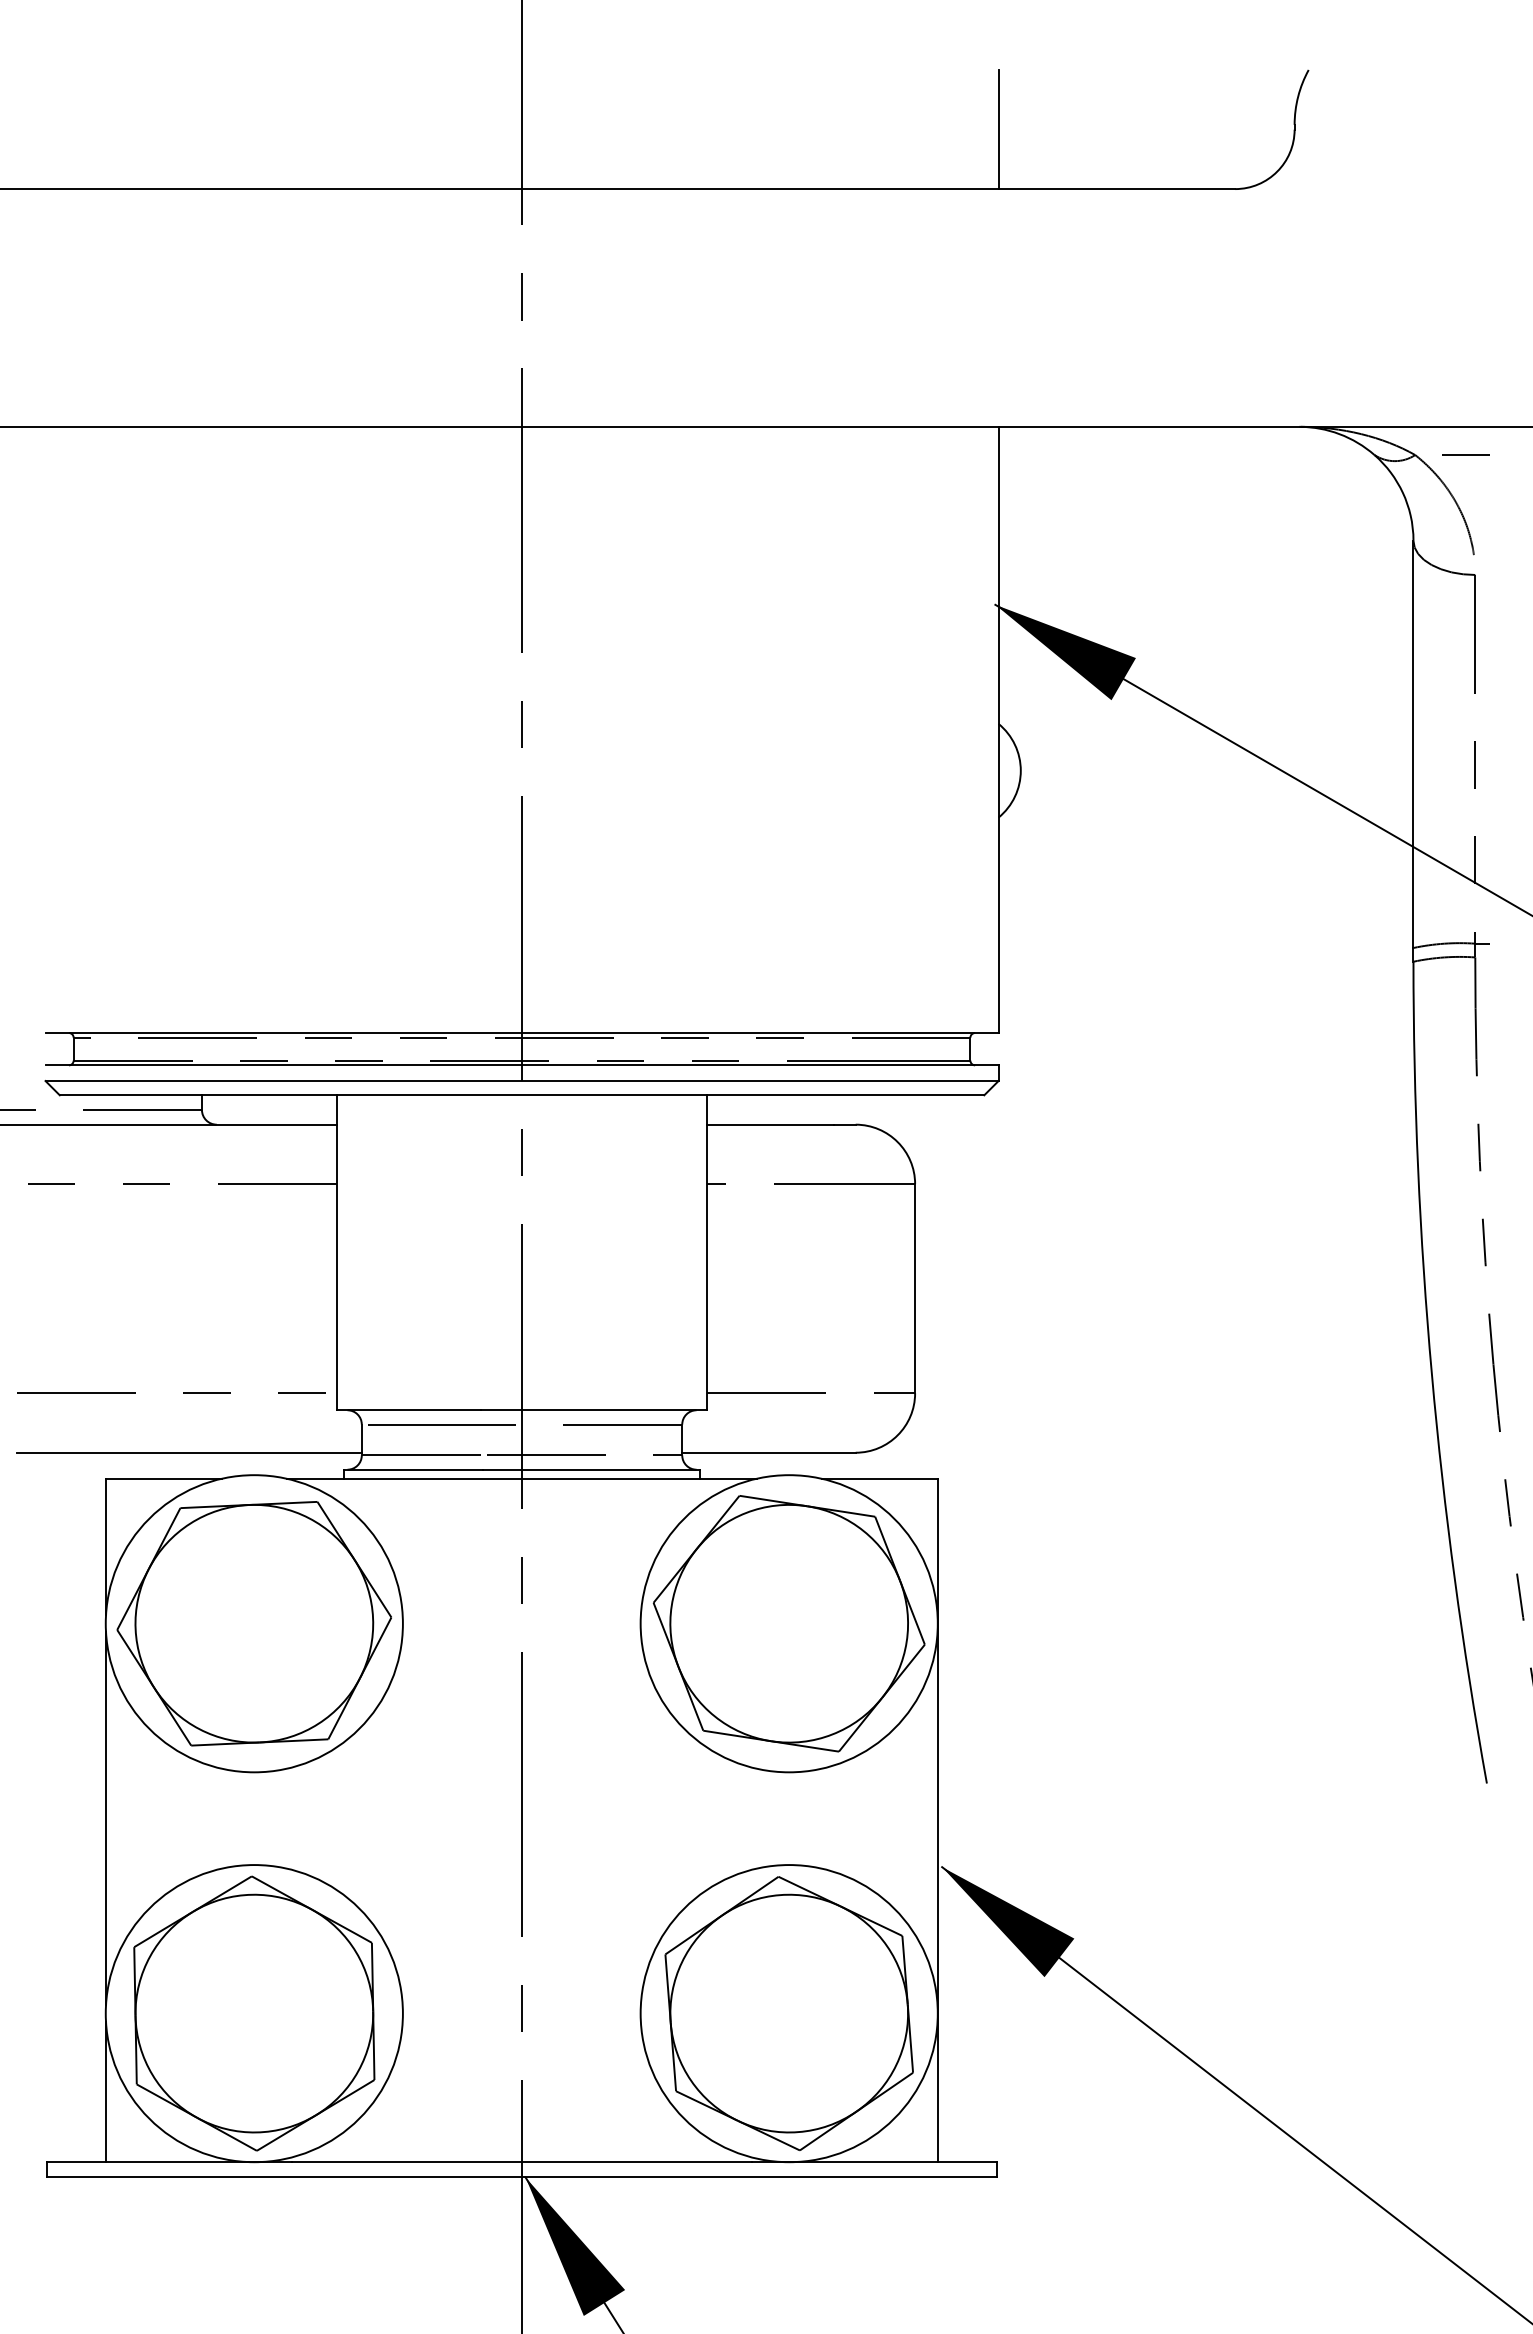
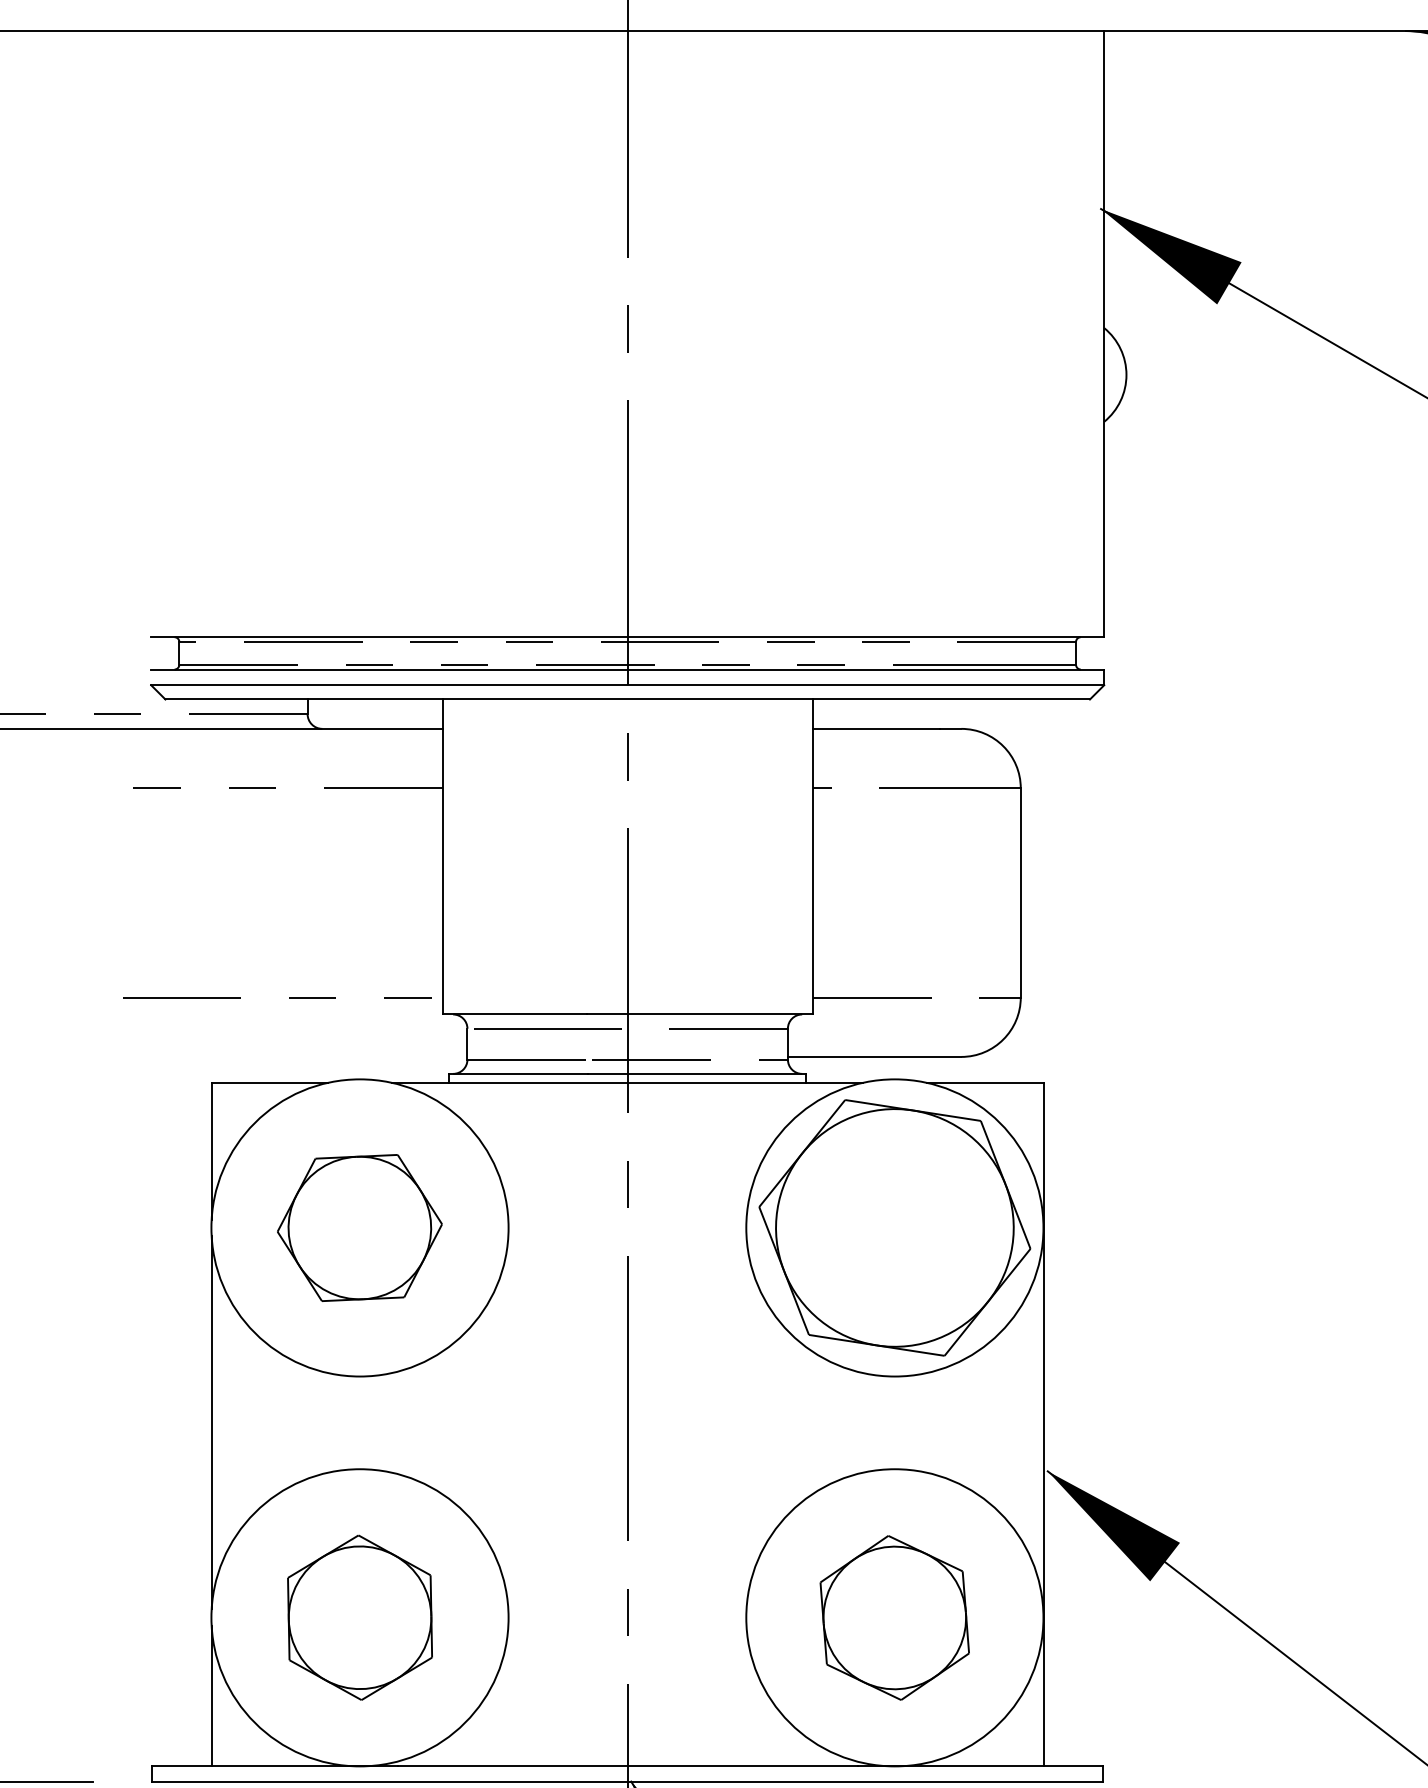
line: (188, 1452) -> (294, 1056), removed
part: (253, 1623) -> (359, 1227), size x0.6
part: (254, 2013) -> (360, 1617), size x0.6
part: (788, 2013) -> (894, 1617), size x0.6

